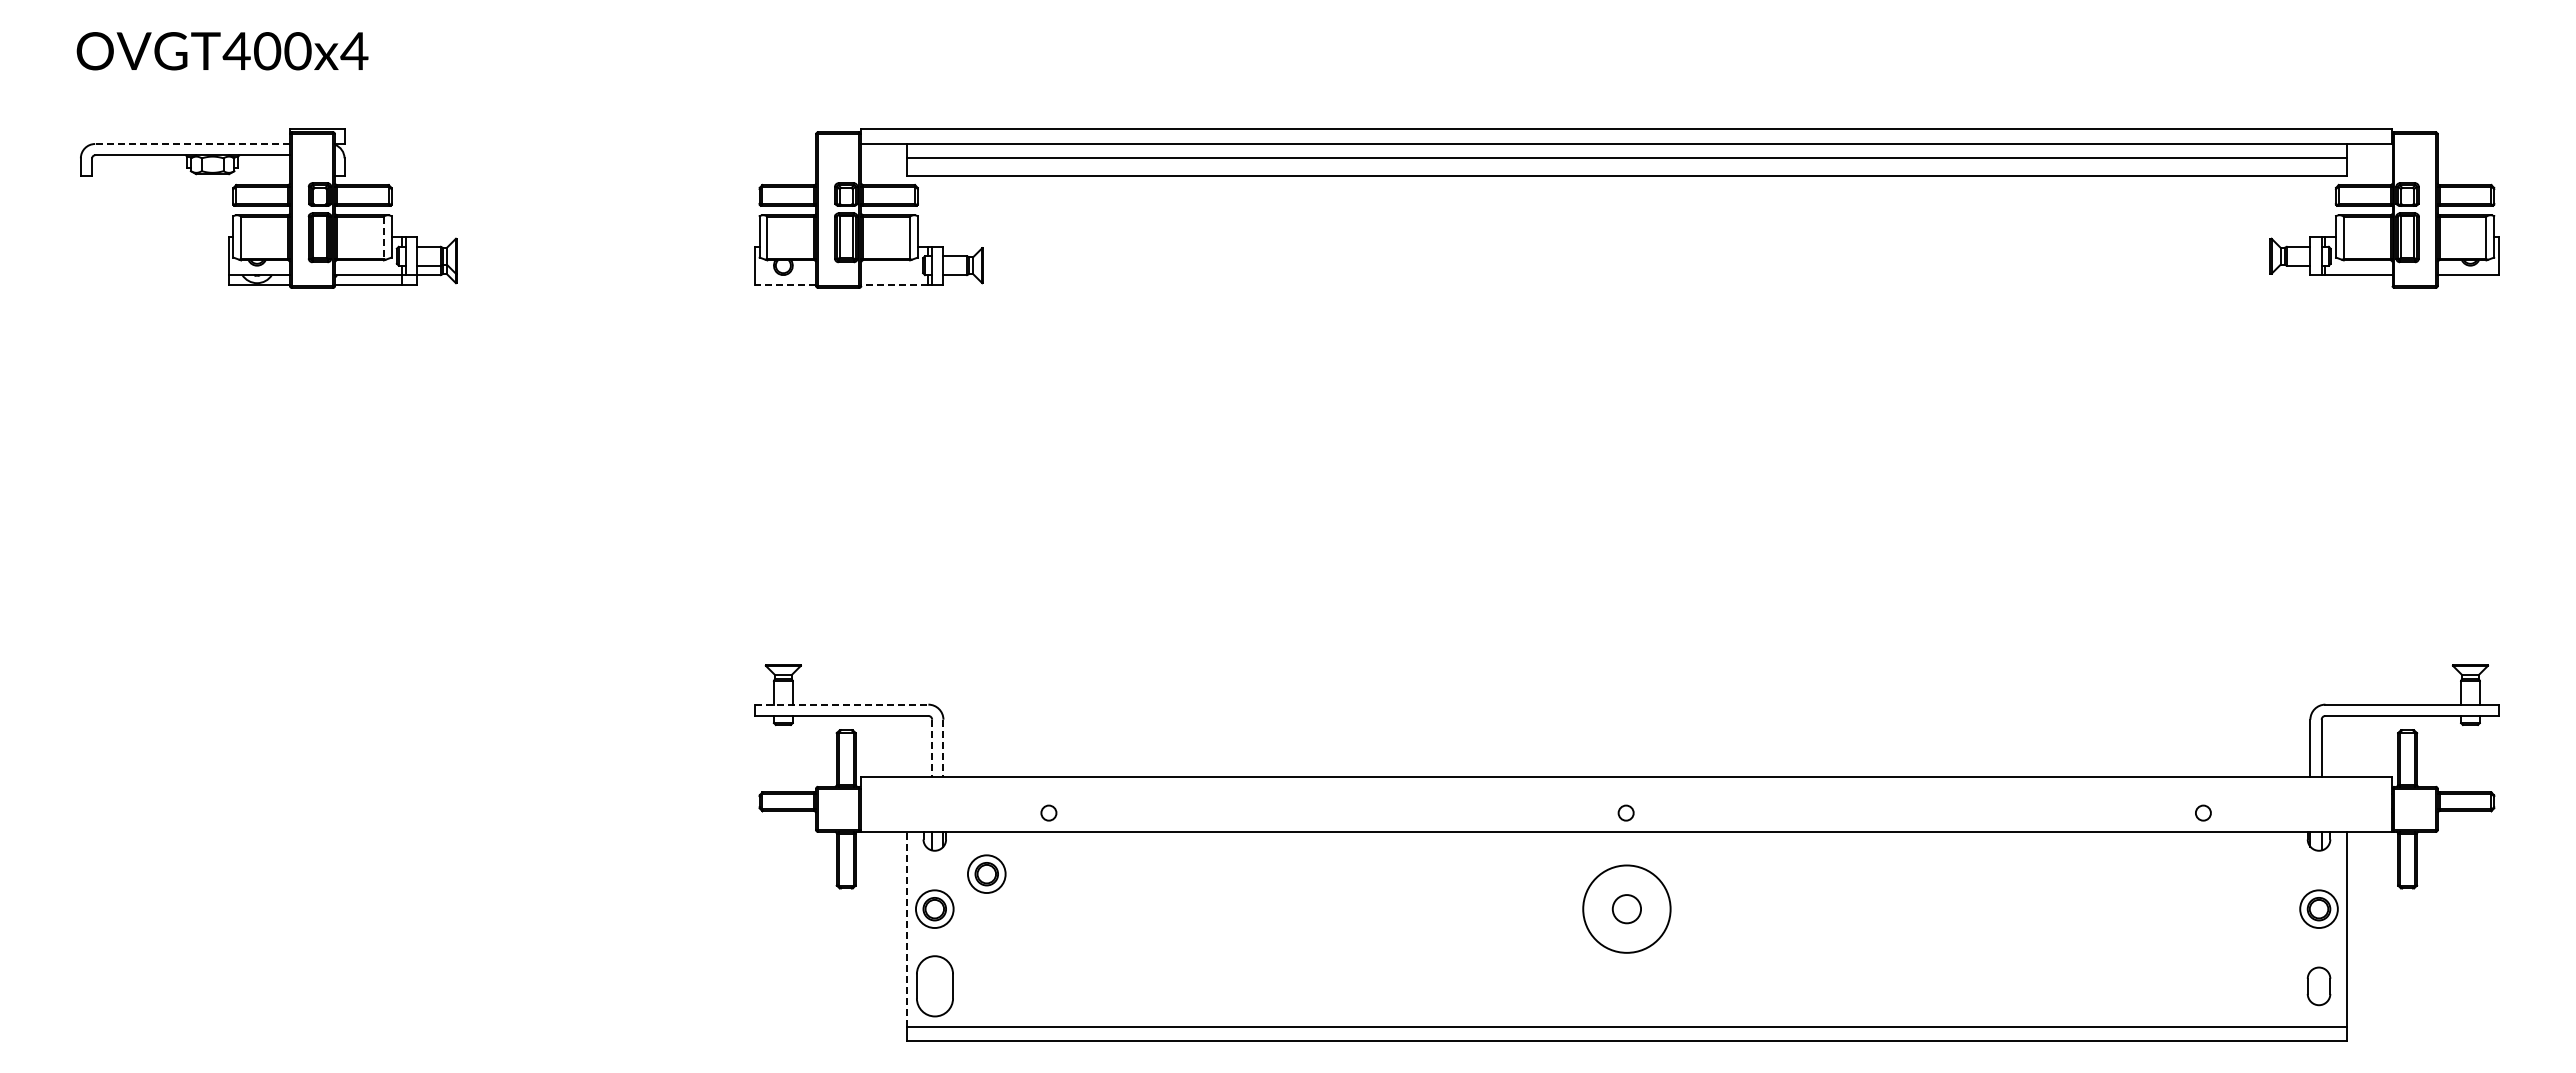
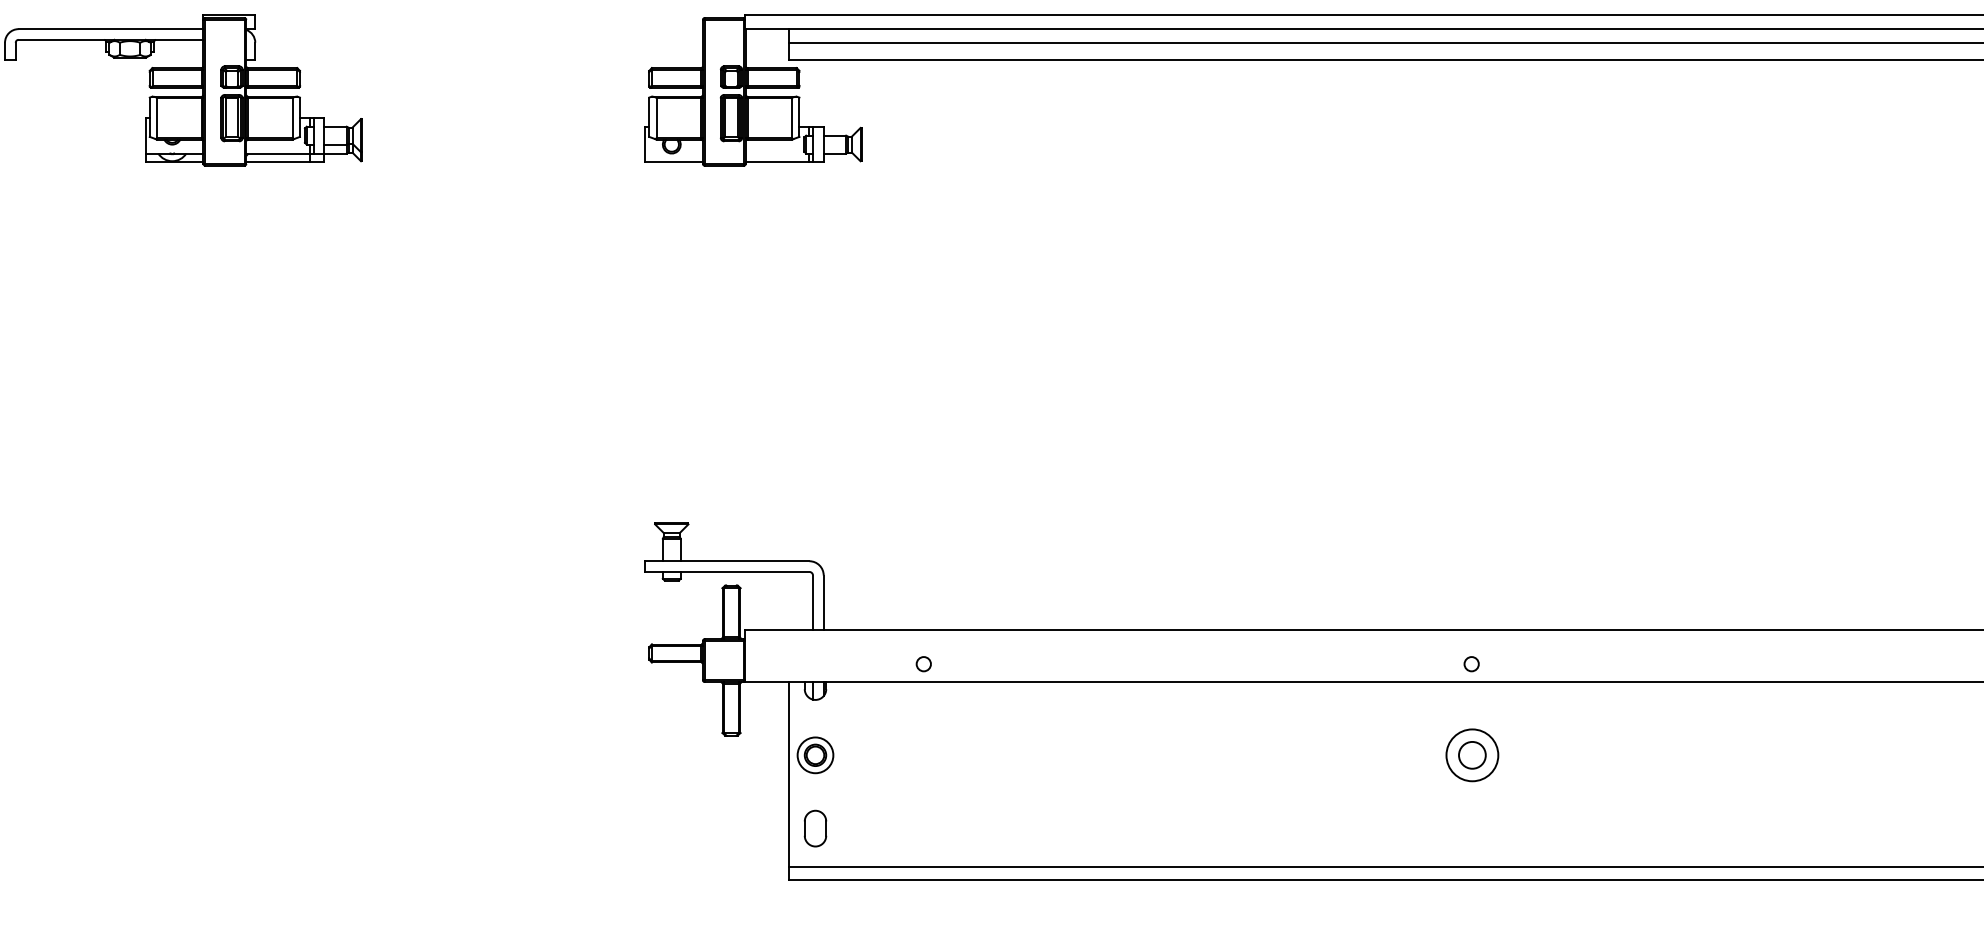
line: (192, 144) -> (110, 29), dashed -> solid
line: (383, 237) -> (292, 117), dashed -> solid
line: (785, 284) -> (673, 162), dashed -> solid
line: (894, 284) -> (777, 162), dashed -> solid
line: (841, 704) -> (726, 561), dashed -> solid
line: (932, 748) -> (813, 602), dashed -> solid
line: (943, 748) -> (823, 602), dashed -> solid
part: (986, 873) -> (864, 721), removed
circle: (1626, 908) -> (1471, 754), size x0.62
line: (907, 928) -> (789, 773), dashed -> solid
part: (934, 986) -> (815, 828), size x0.62

